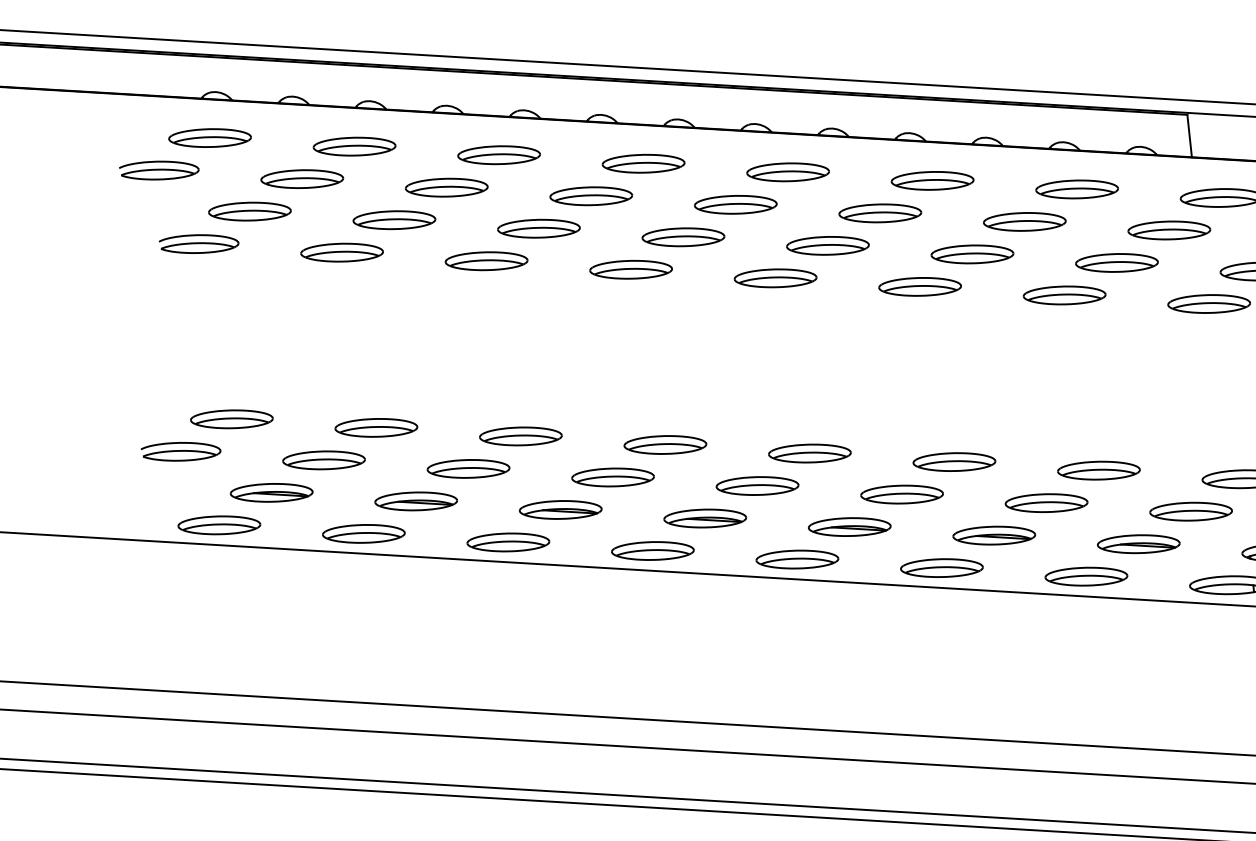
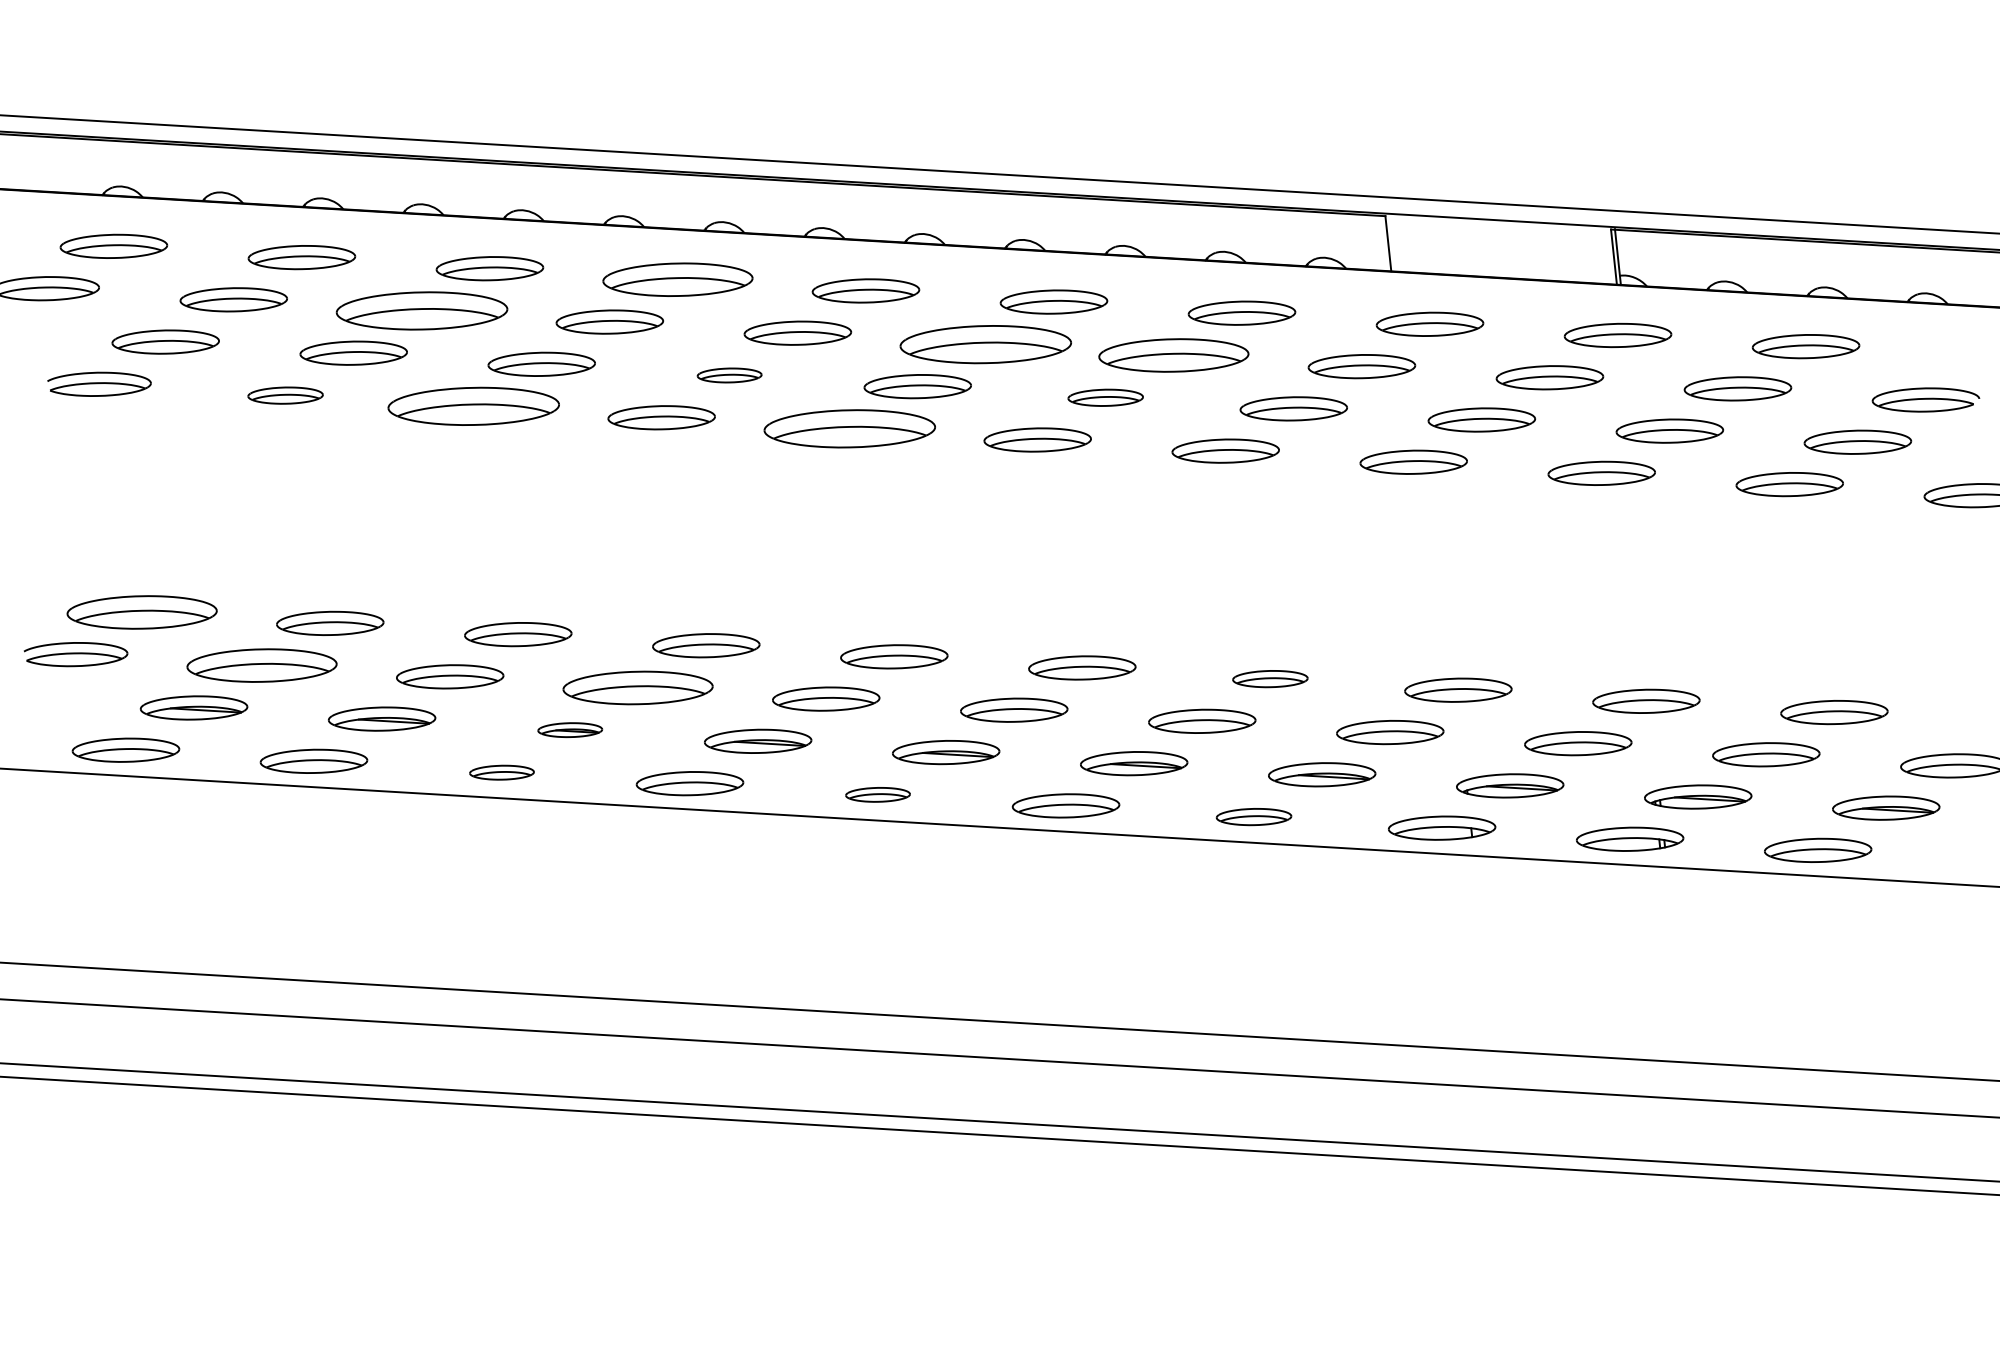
part: (643, 163) -> (677, 279), size x1.4
part: (446, 187) -> (421, 310), size x1.6
part: (880, 212) -> (985, 343), size x1.6
part: (1024, 221) -> (1173, 355), size x1.4
part: (683, 237) -> (729, 375), size x0.6
part: (341, 252) -> (285, 395), size x0.7
part: (972, 254) -> (1105, 397), size x0.7
part: (486, 261) -> (473, 406), size x1.6
part: (775, 278) -> (849, 428), size x1.6
part: (232, 418) -> (142, 611), size x1.4
part: (324, 460) -> (262, 665), size x1.4
part: (1099, 470) -> (1270, 678), size x0.7
part: (613, 477) -> (638, 687), size x1.4
part: (561, 509) -> (570, 729), size x0.6
part: (508, 542) -> (501, 772), size x0.6
part: (796, 559) -> (877, 794), size x0.6
part: (1085, 576) -> (1253, 816), size x0.7

